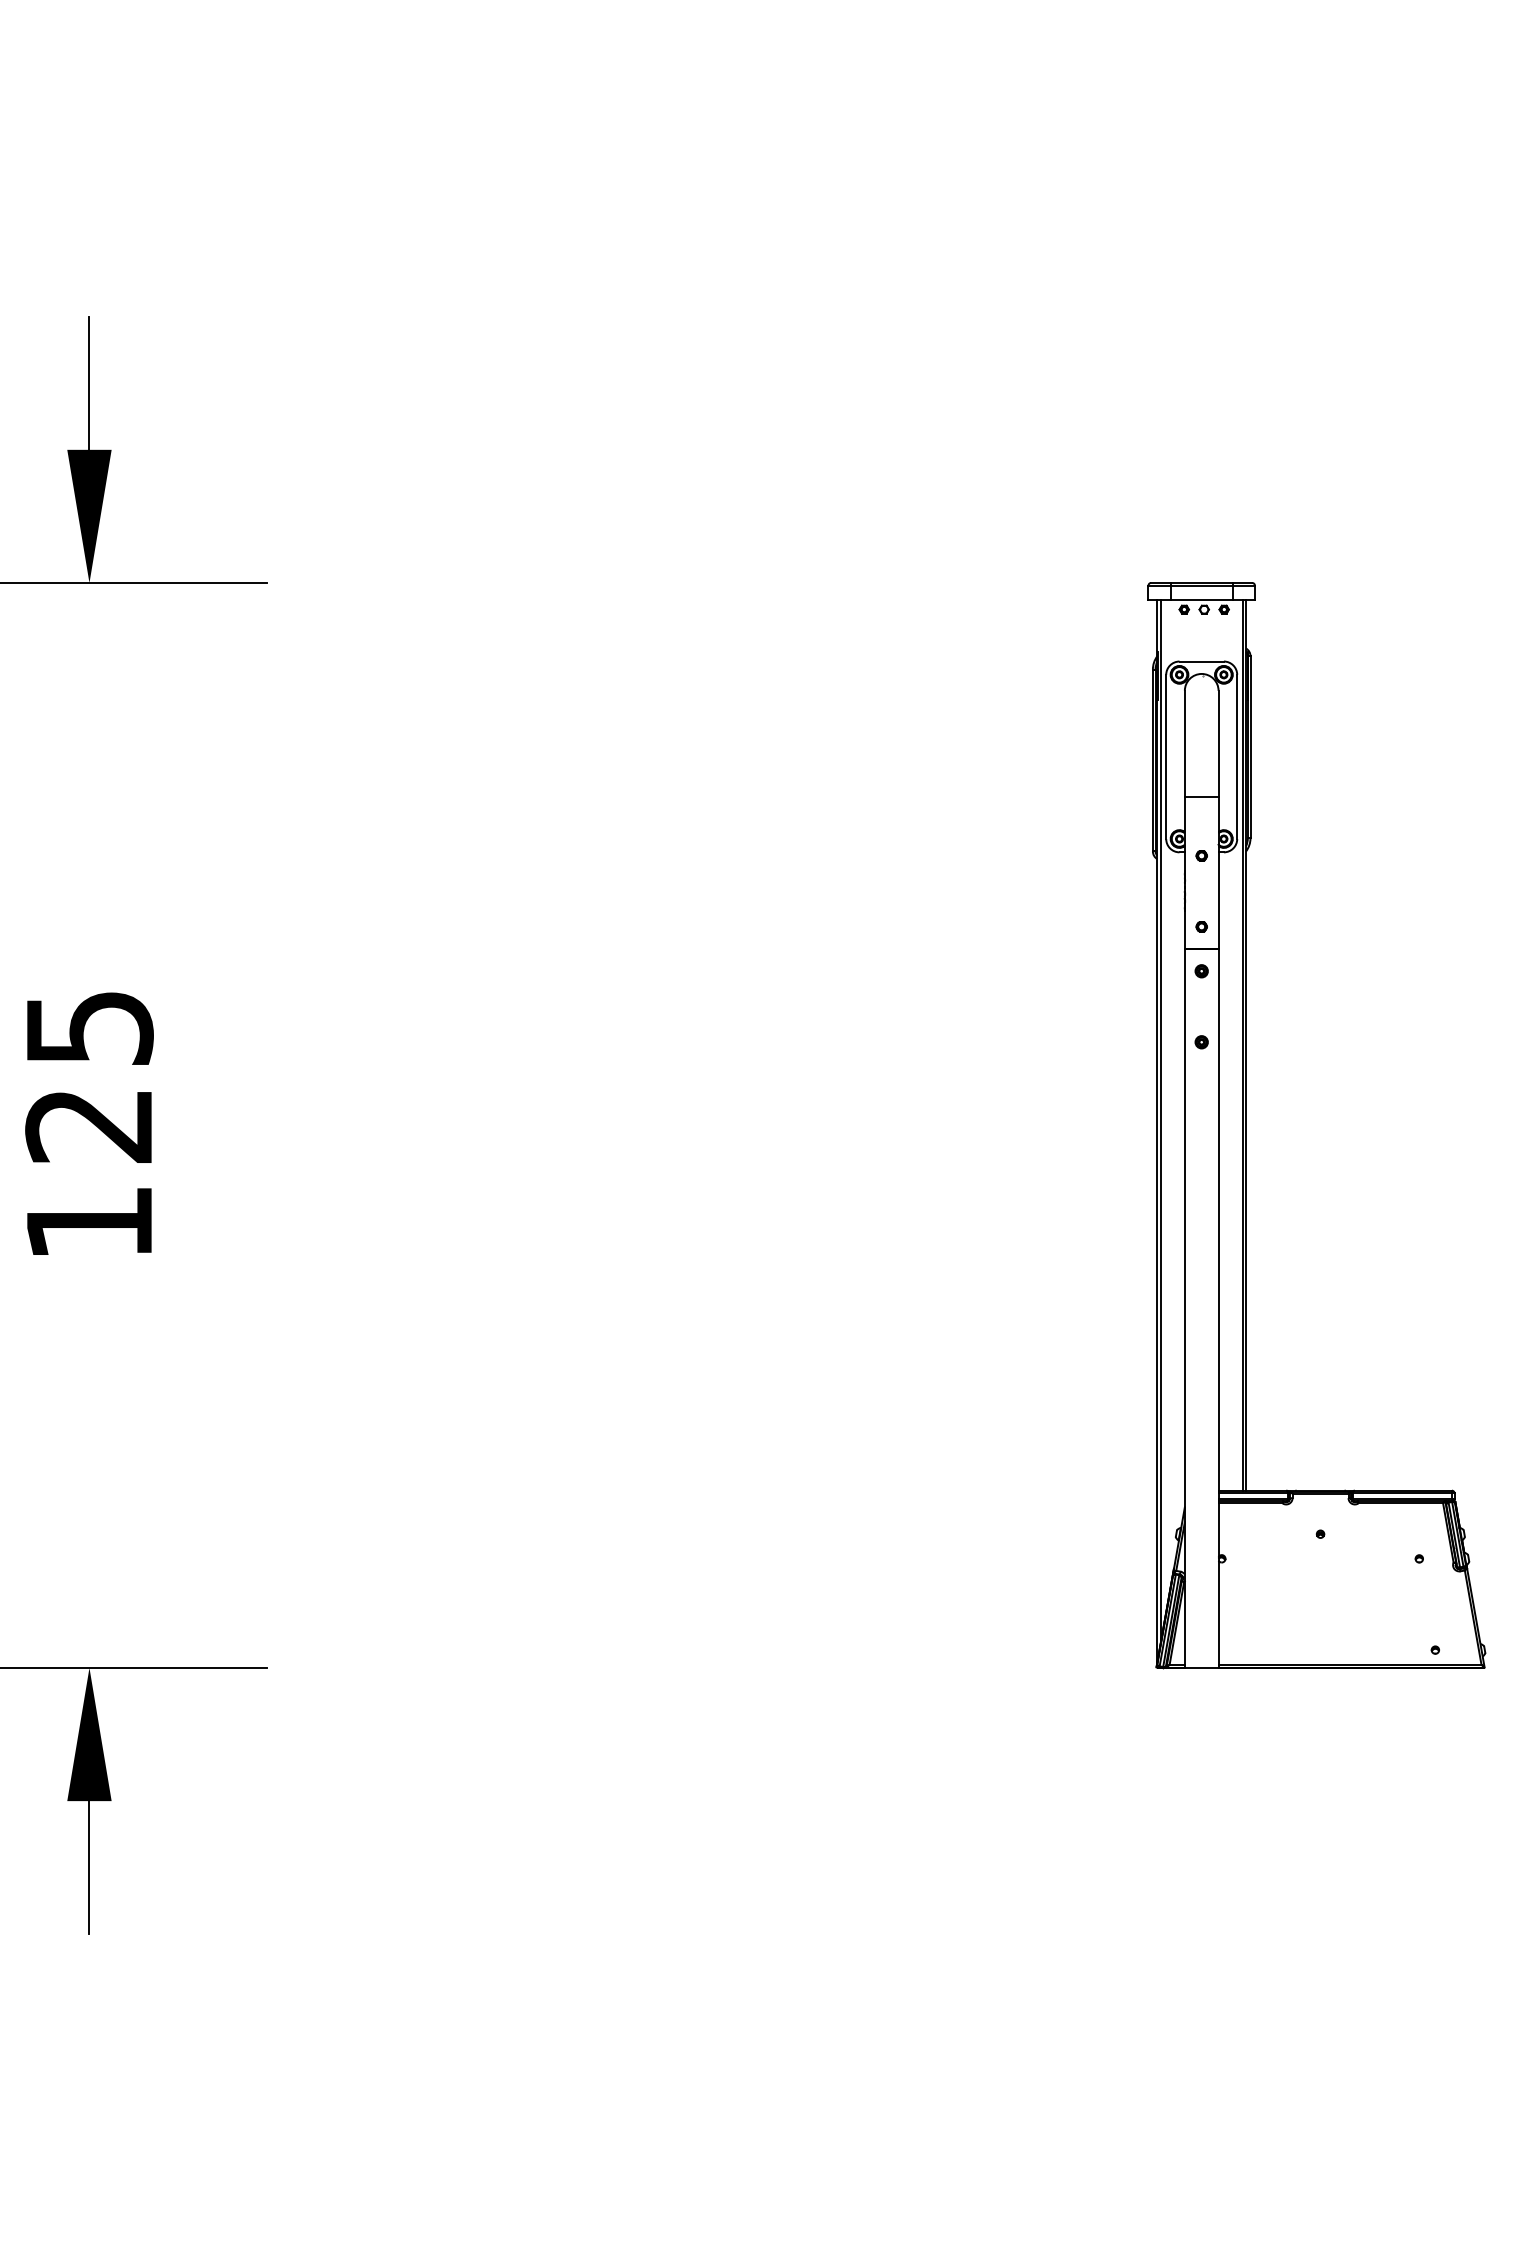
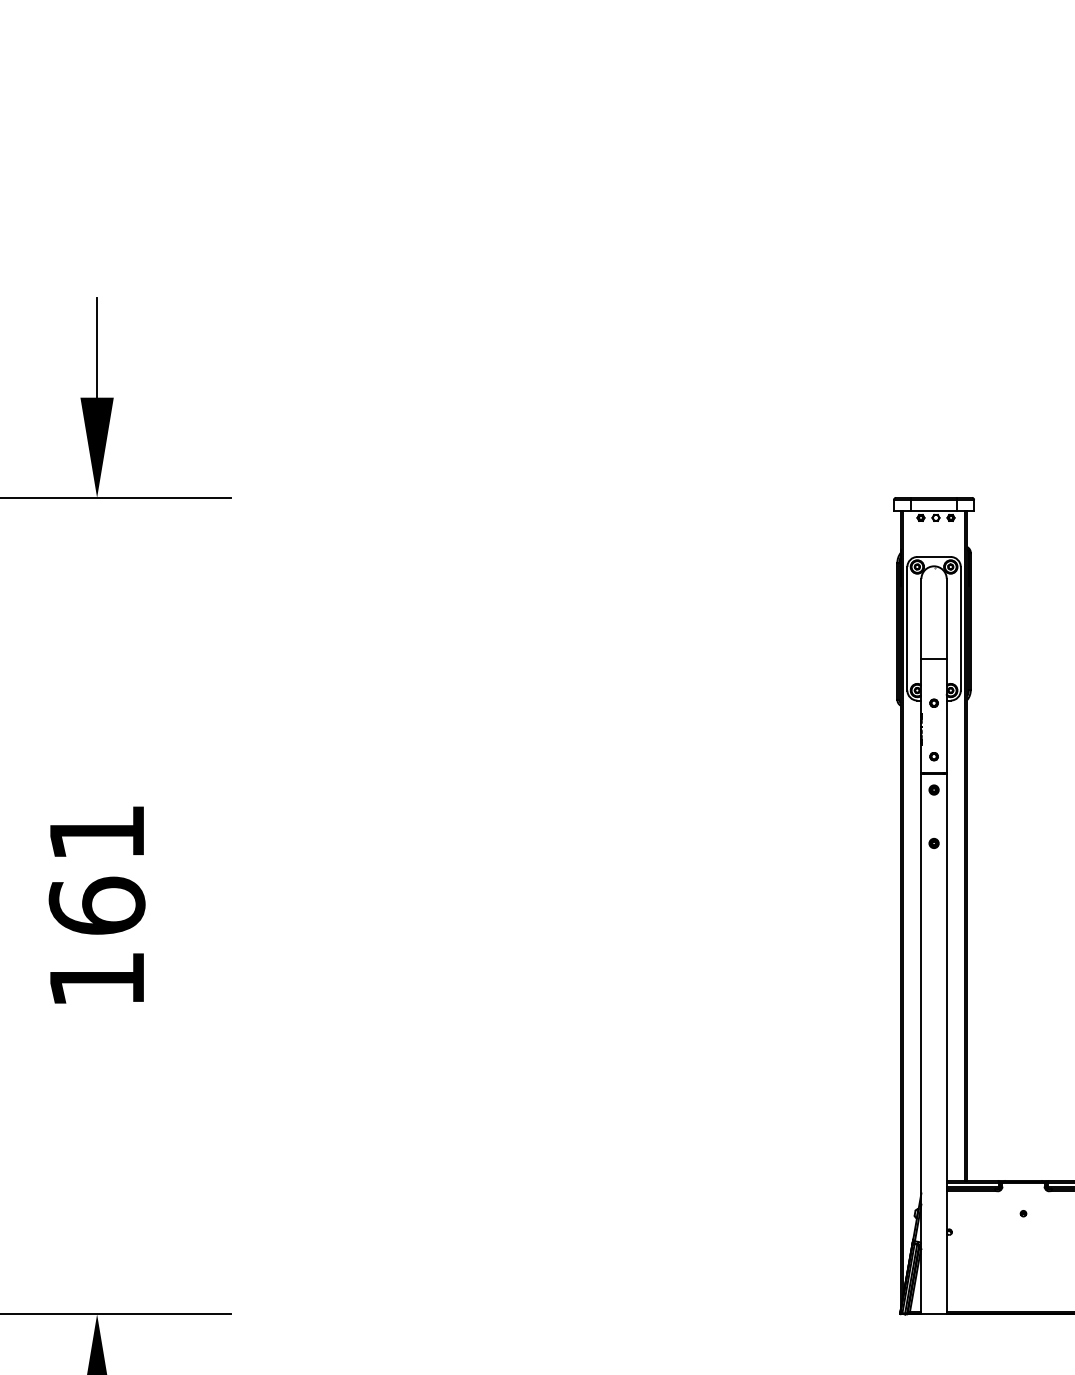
text: (89, 1077) -> (97, 869), 125 -> 161

